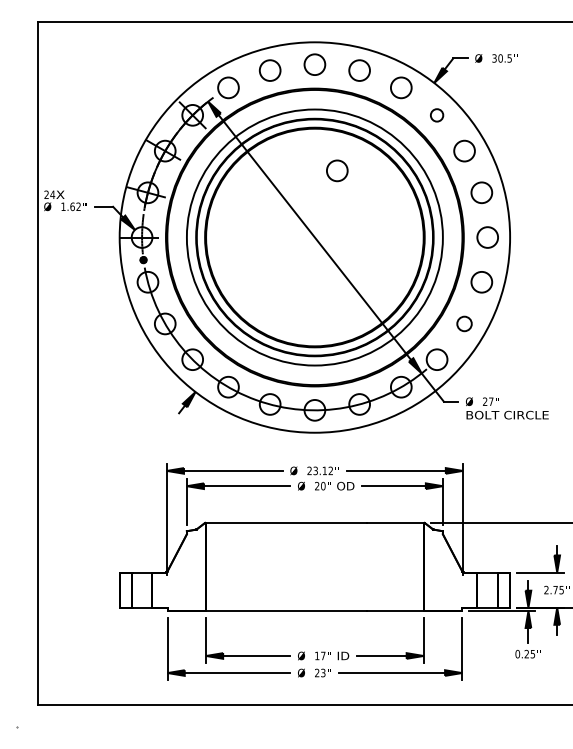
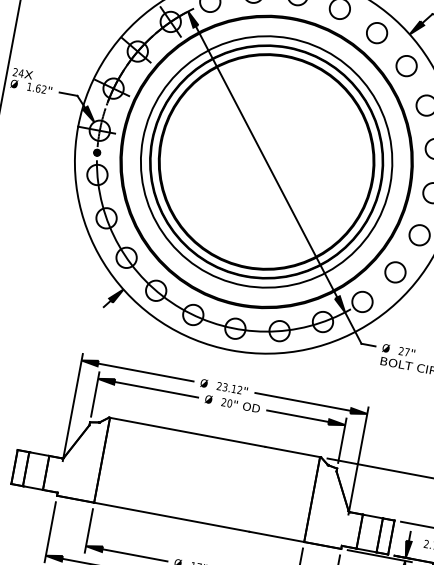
circle: (436, 115) -> (406, 66), size x1.67
circle: (337, 170) -> (300, 101), removed
circle: (464, 323) -> (395, 271), size x1.43

